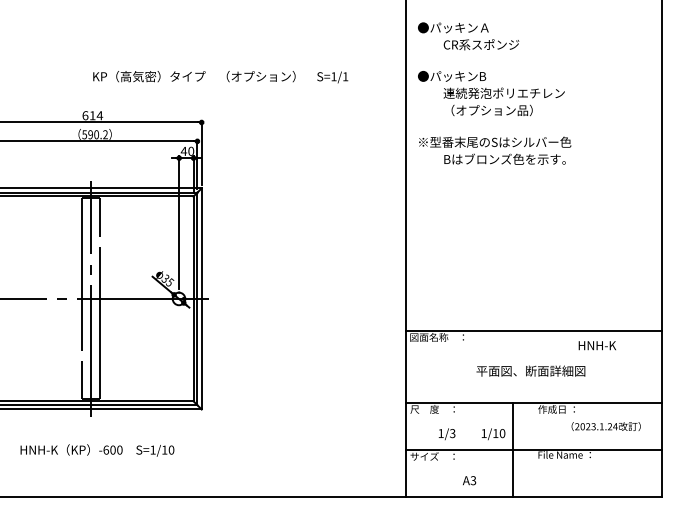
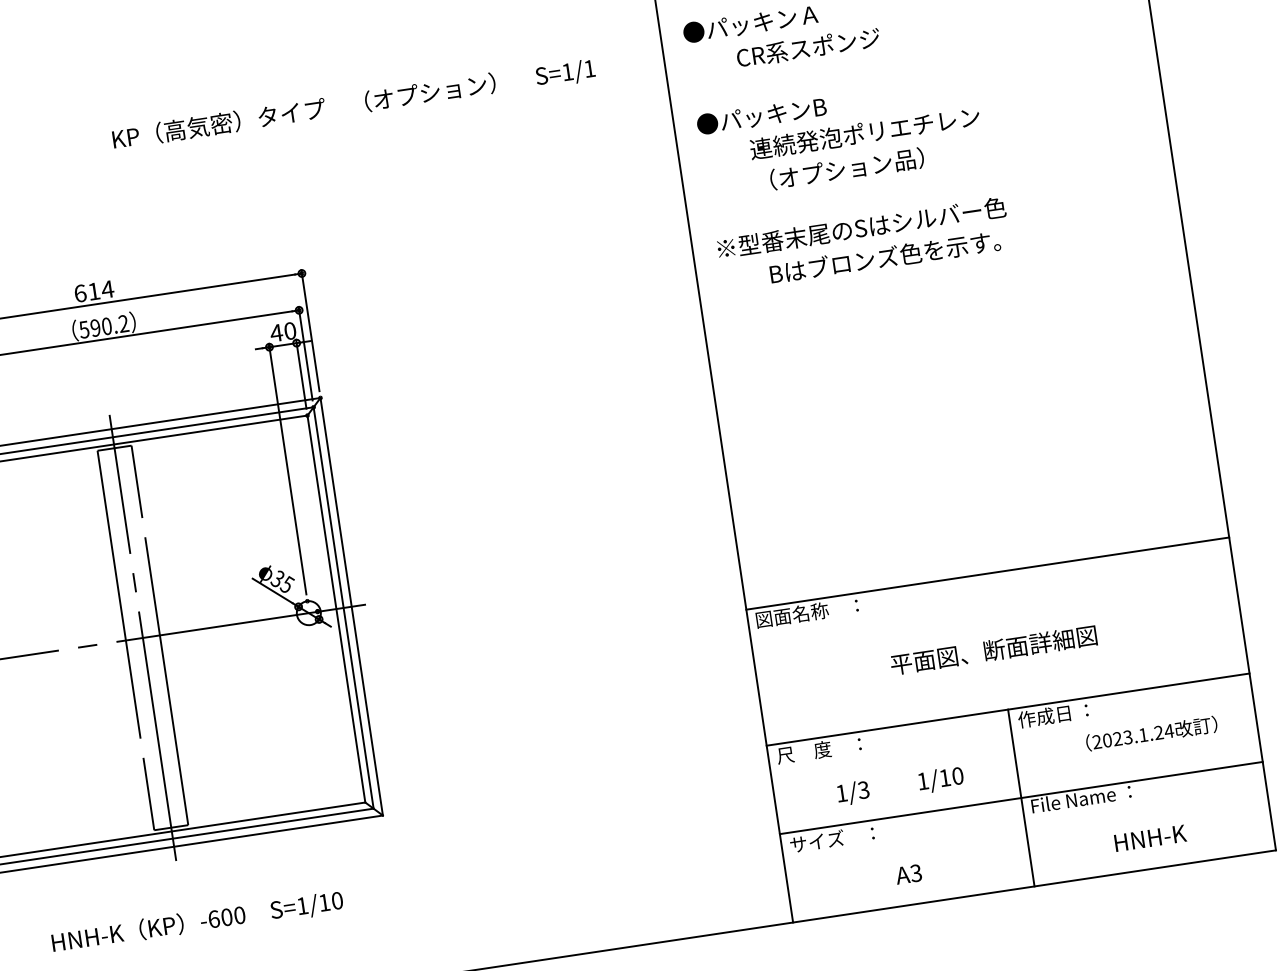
text: (220, 77) -> (353, 105), moved
text: (596, 345) -> (1148, 838), moved
line: (512, 449) -> (1020, 797), moved

